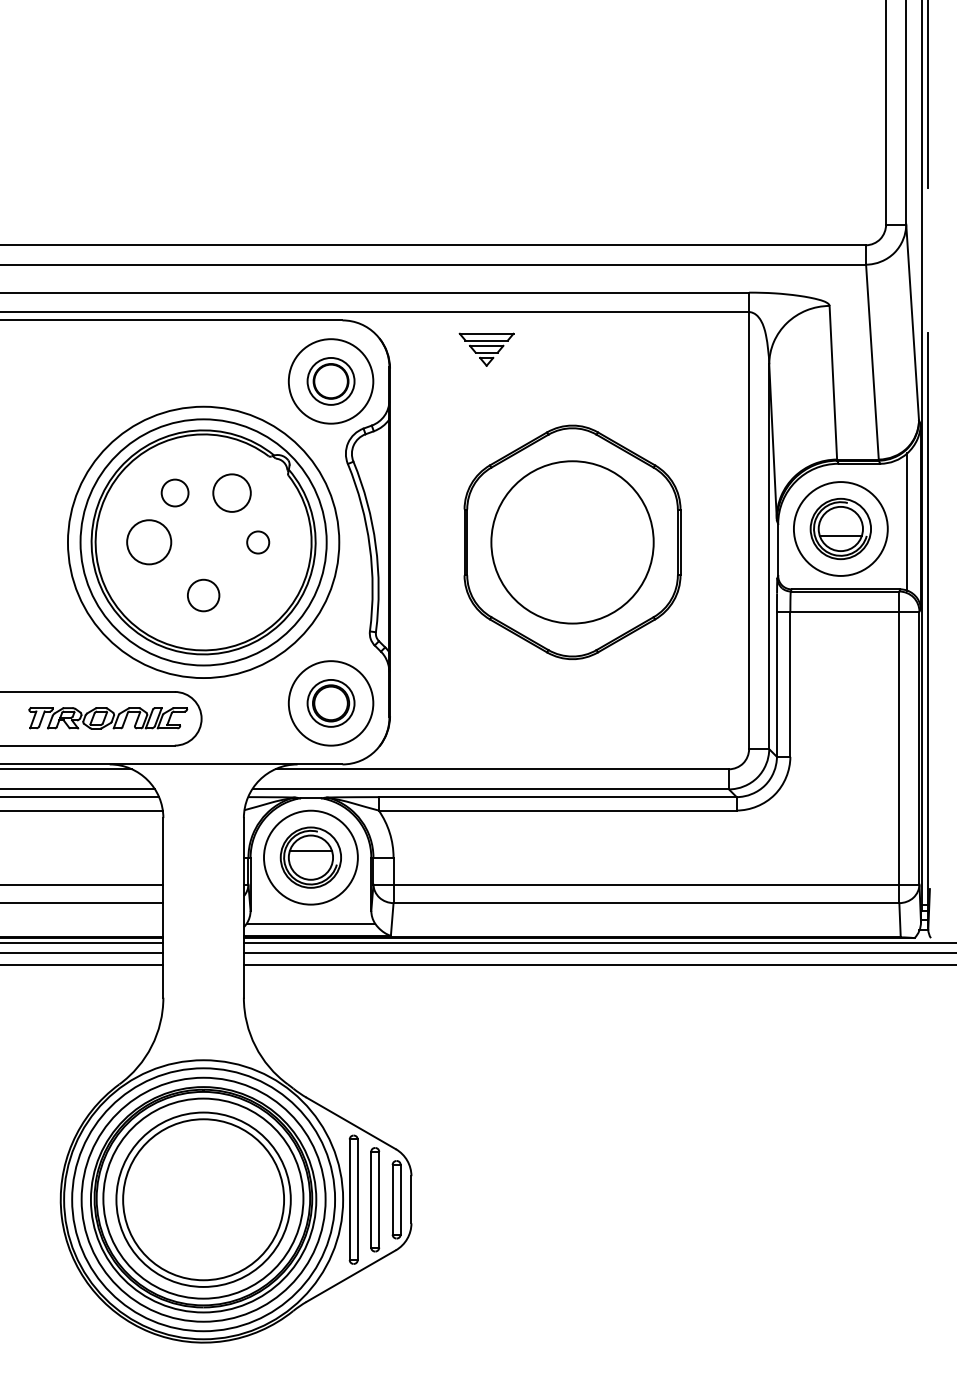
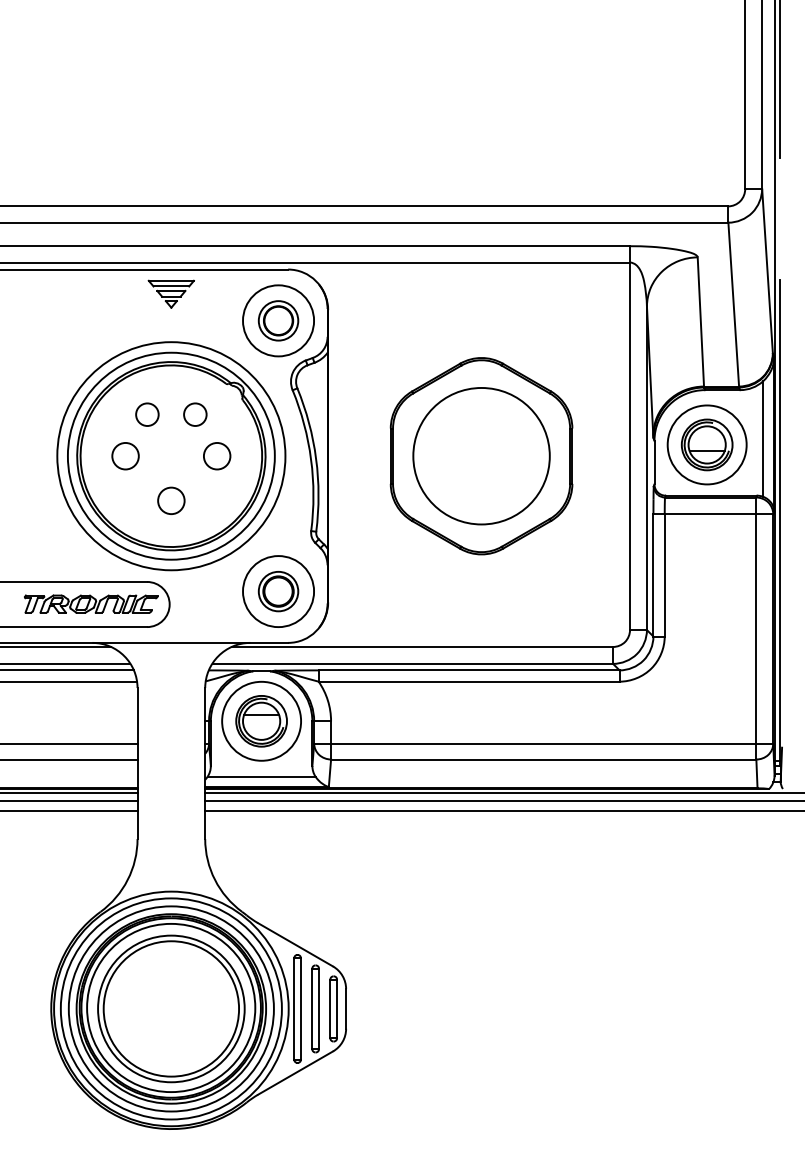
part: (485, 348) -> (170, 293), moved
circle: (232, 492) -> (195, 414), size x0.71
circle: (149, 542) -> (125, 456), size x0.71
circle: (258, 542) -> (217, 456), size x1.43

